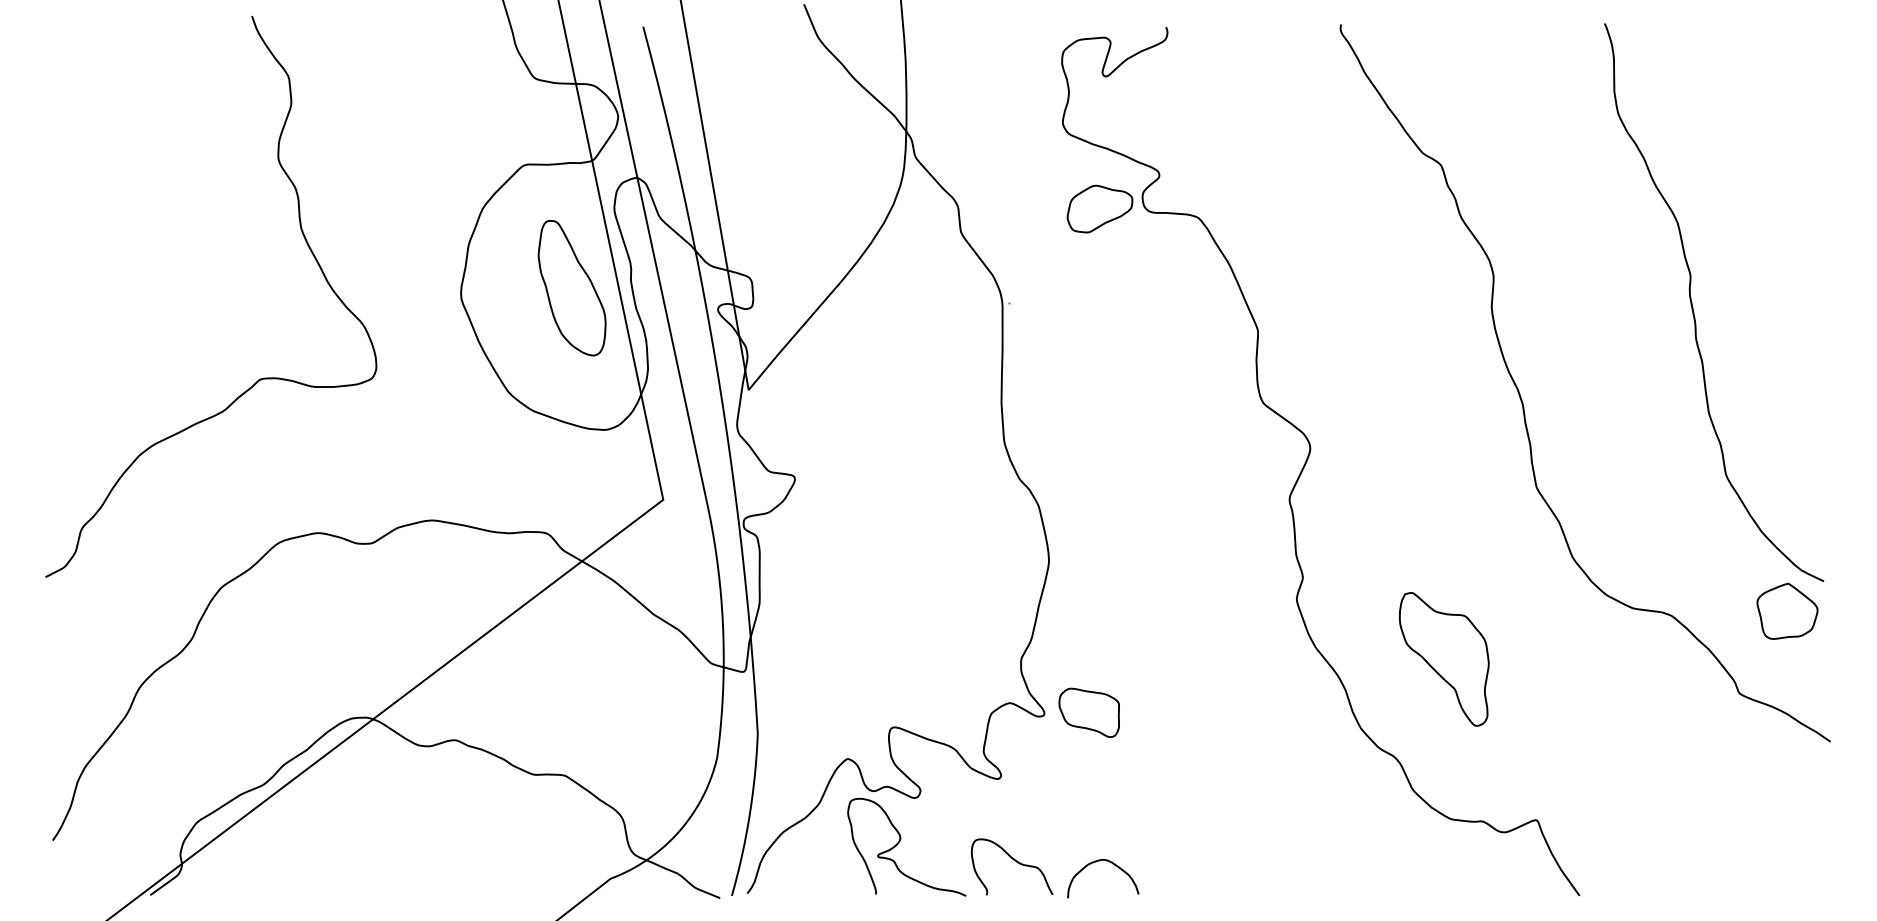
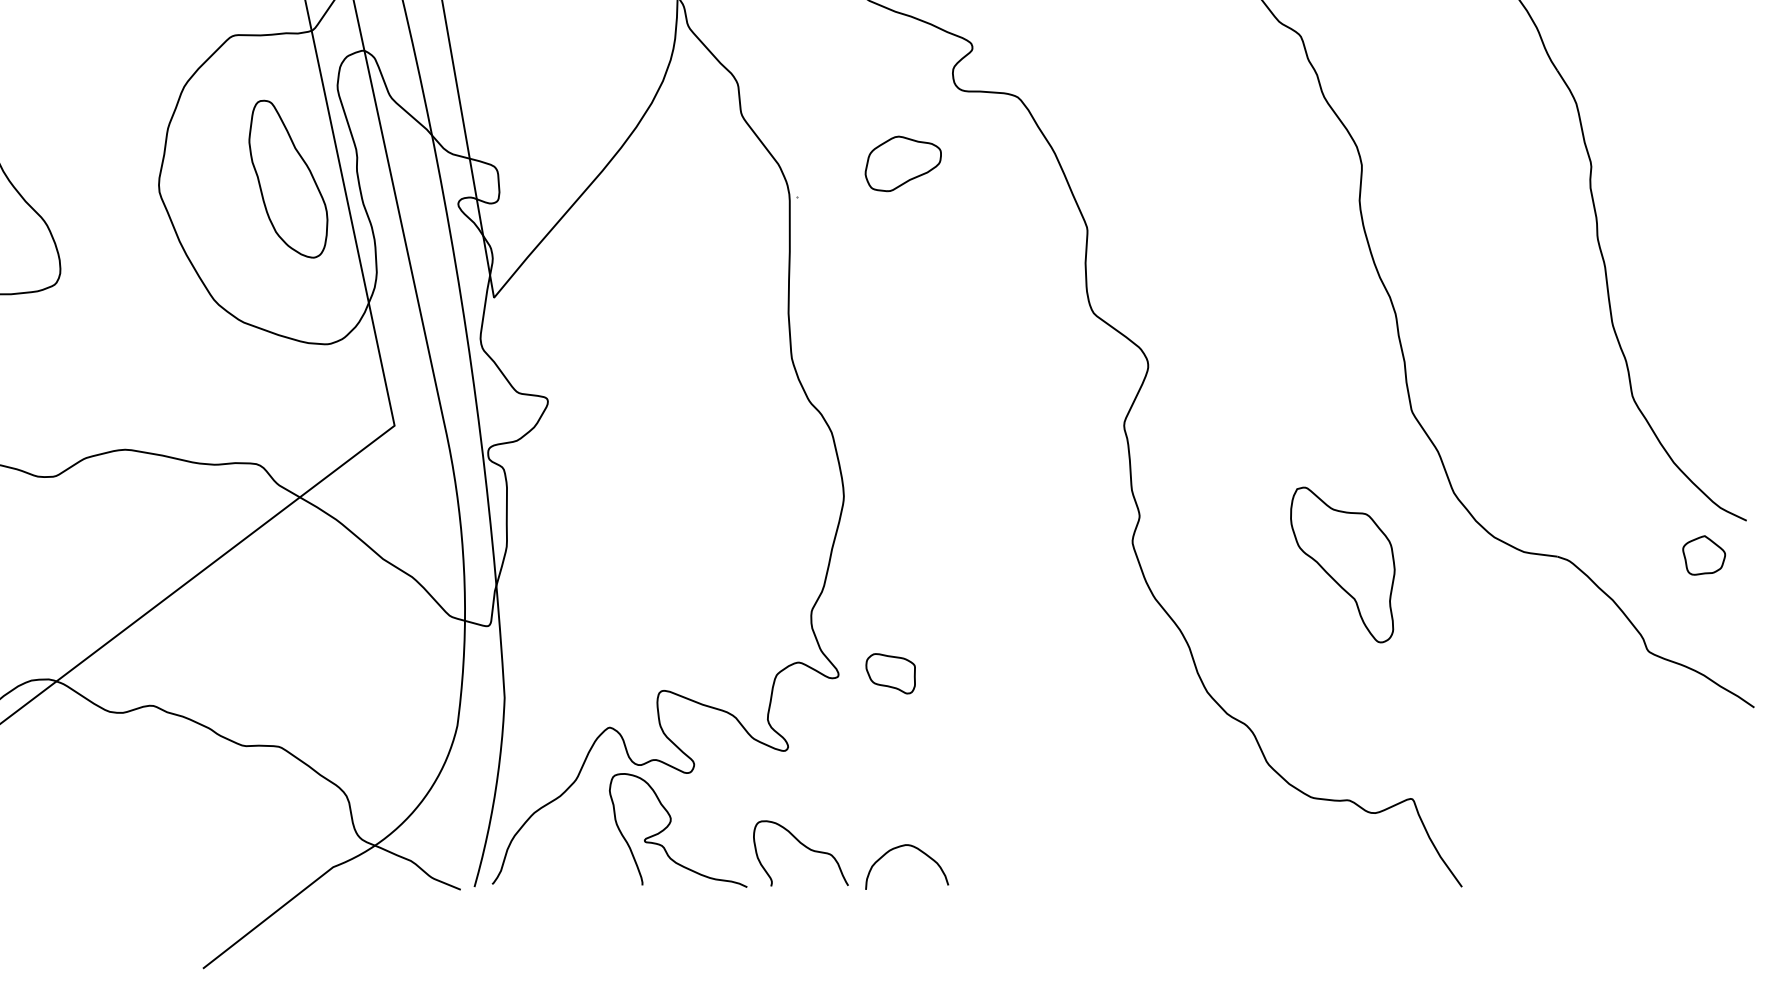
part: (1099, 208) -> (902, 163), moved
part: (1787, 610) -> (1704, 554), size x0.6
part: (1444, 659) -> (1343, 565), moved
part: (1088, 712) -> (889, 673), size x0.7

